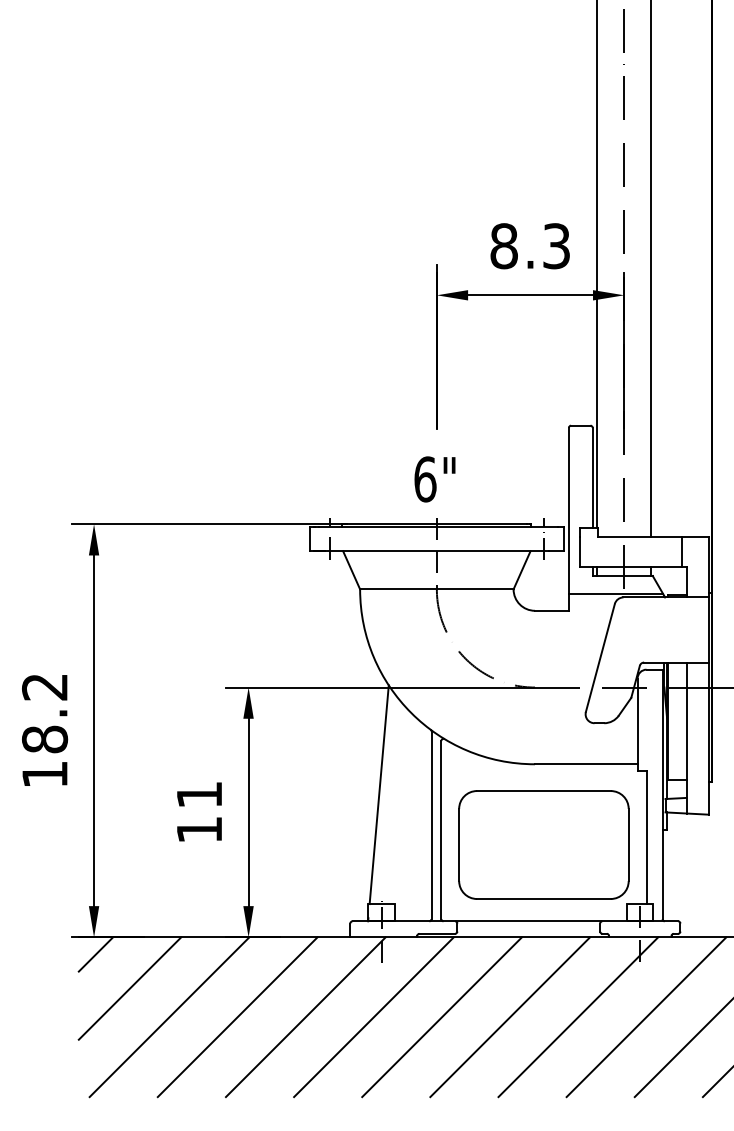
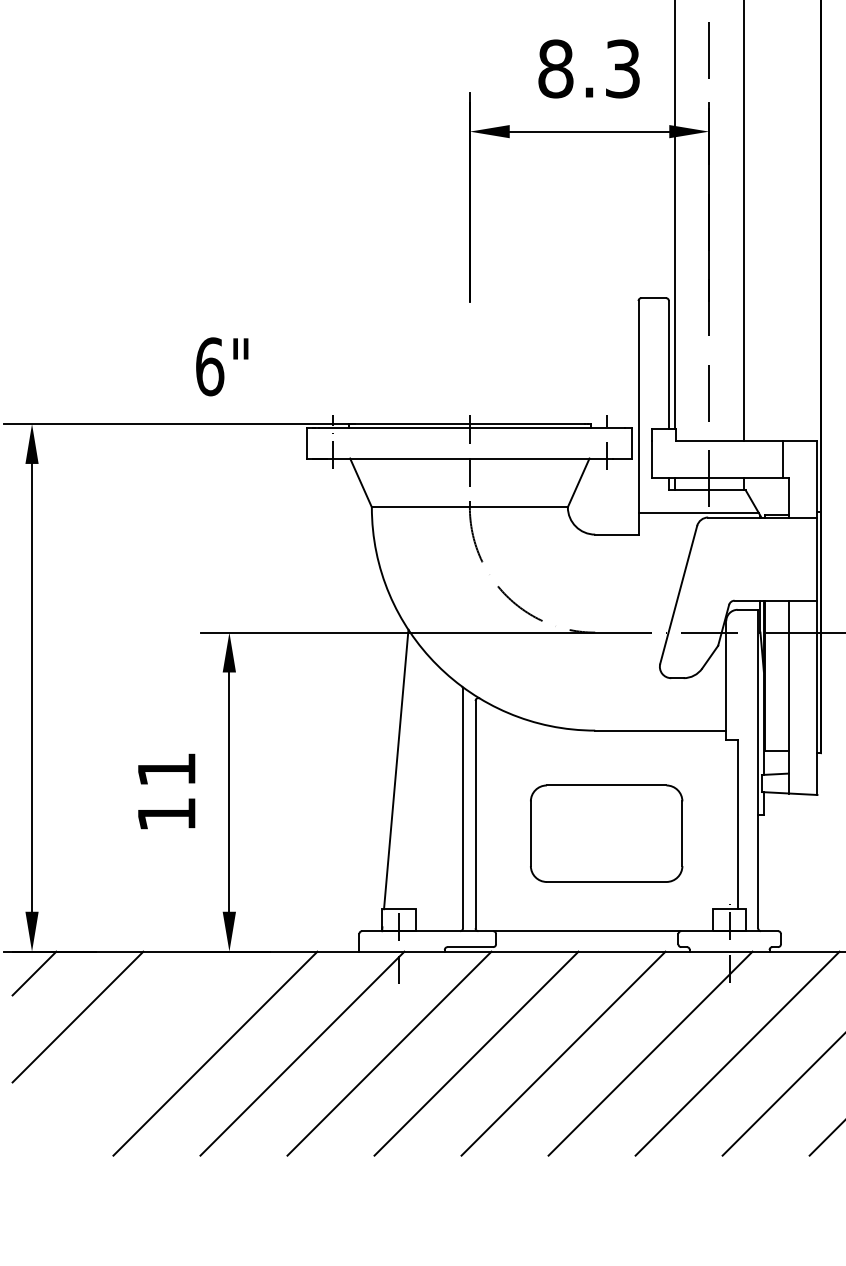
text: (434, 479) -> (221, 366), moved
part: (543, 844) -> (606, 833), size x0.7
line: (169, 1017) -> (128, 1054), removed

